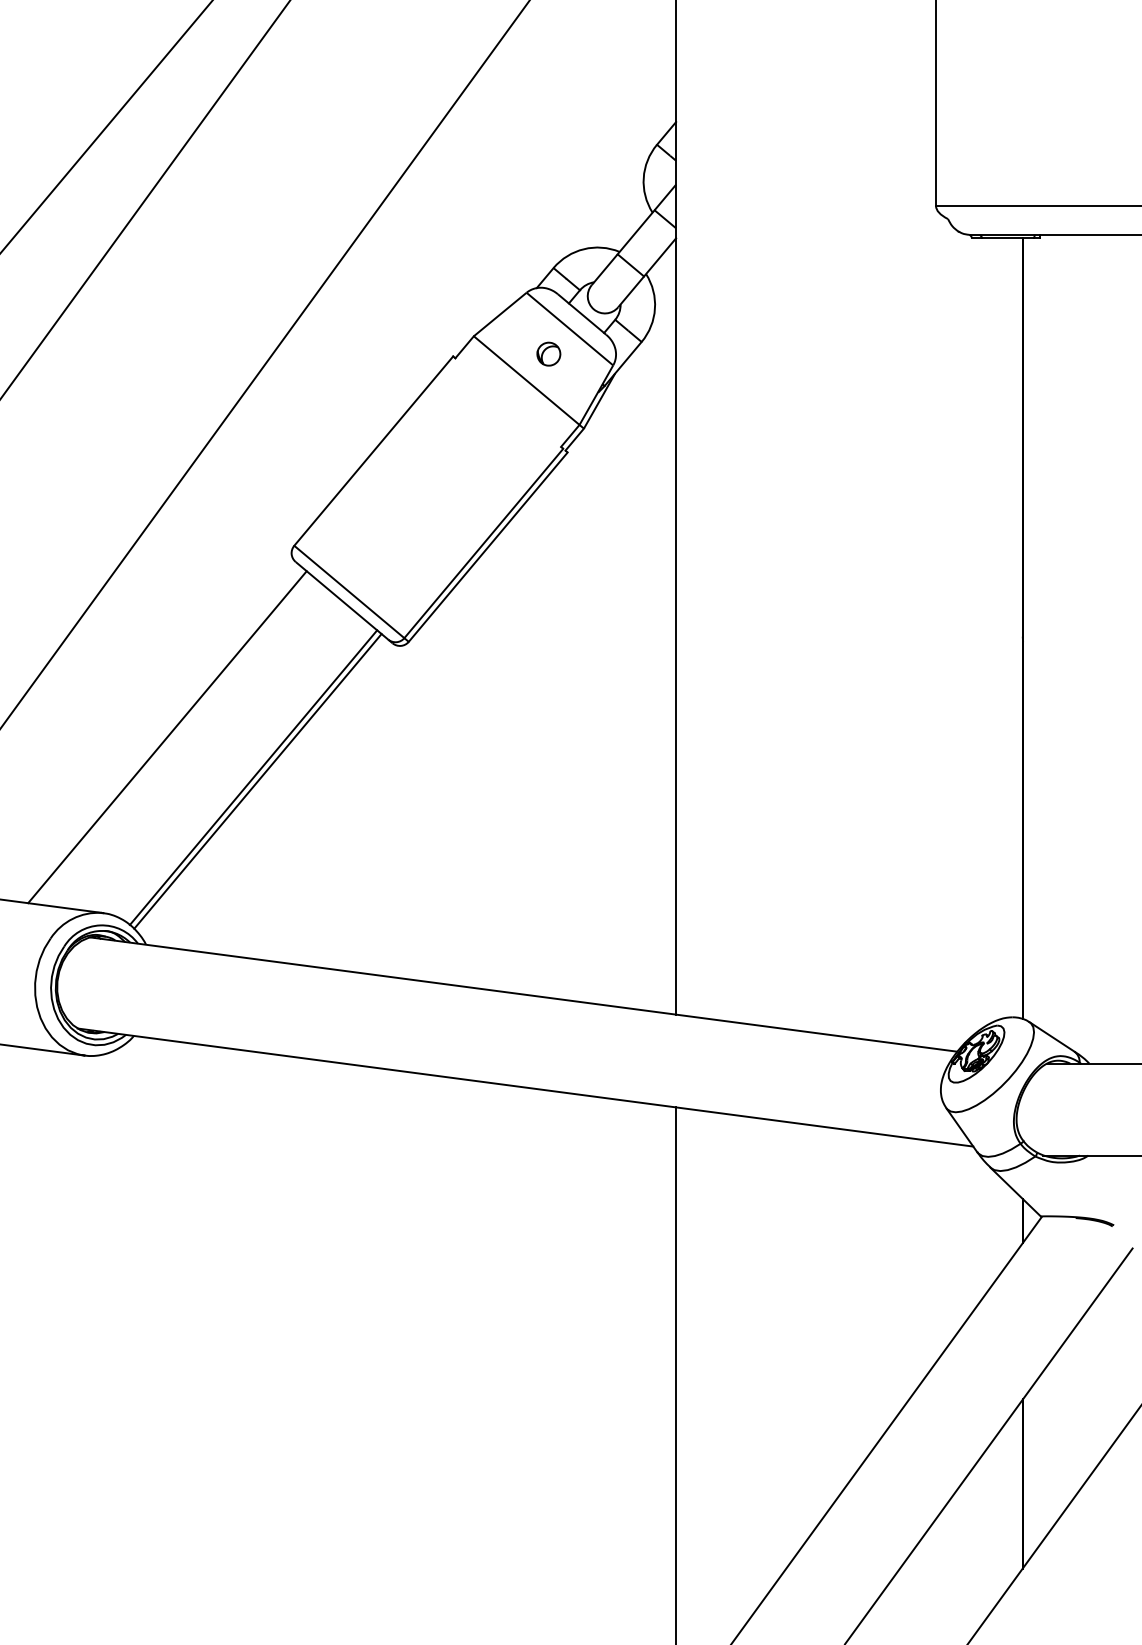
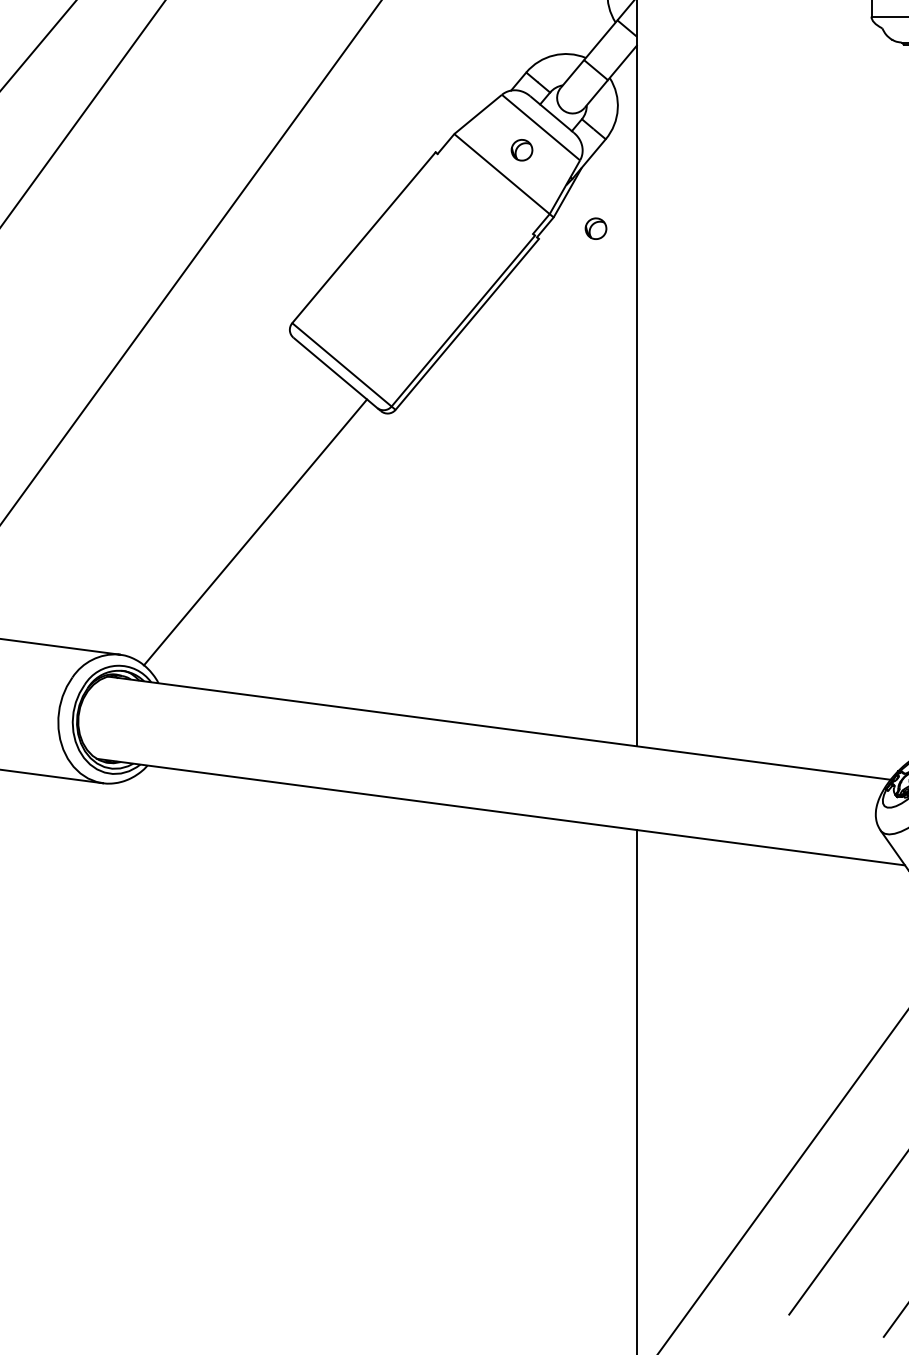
part: (630, 440) -> (595, 228), added
line: (167, 737) -> (177, 496), removed
line: (257, 781) -> (259, 535), removed

